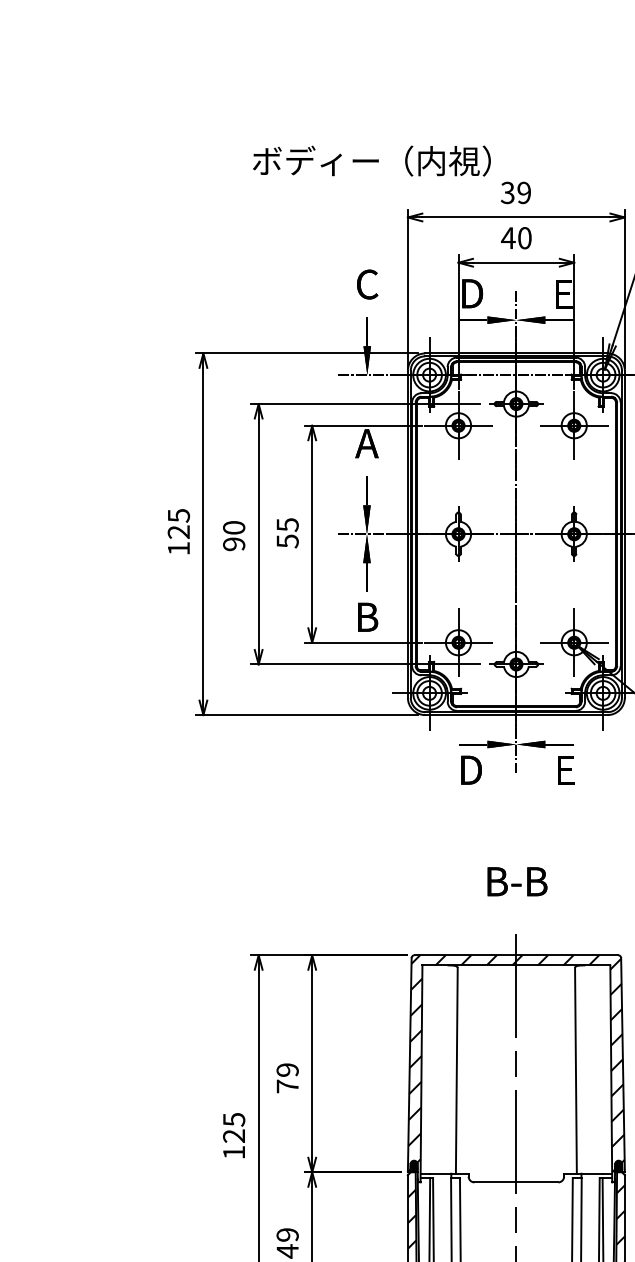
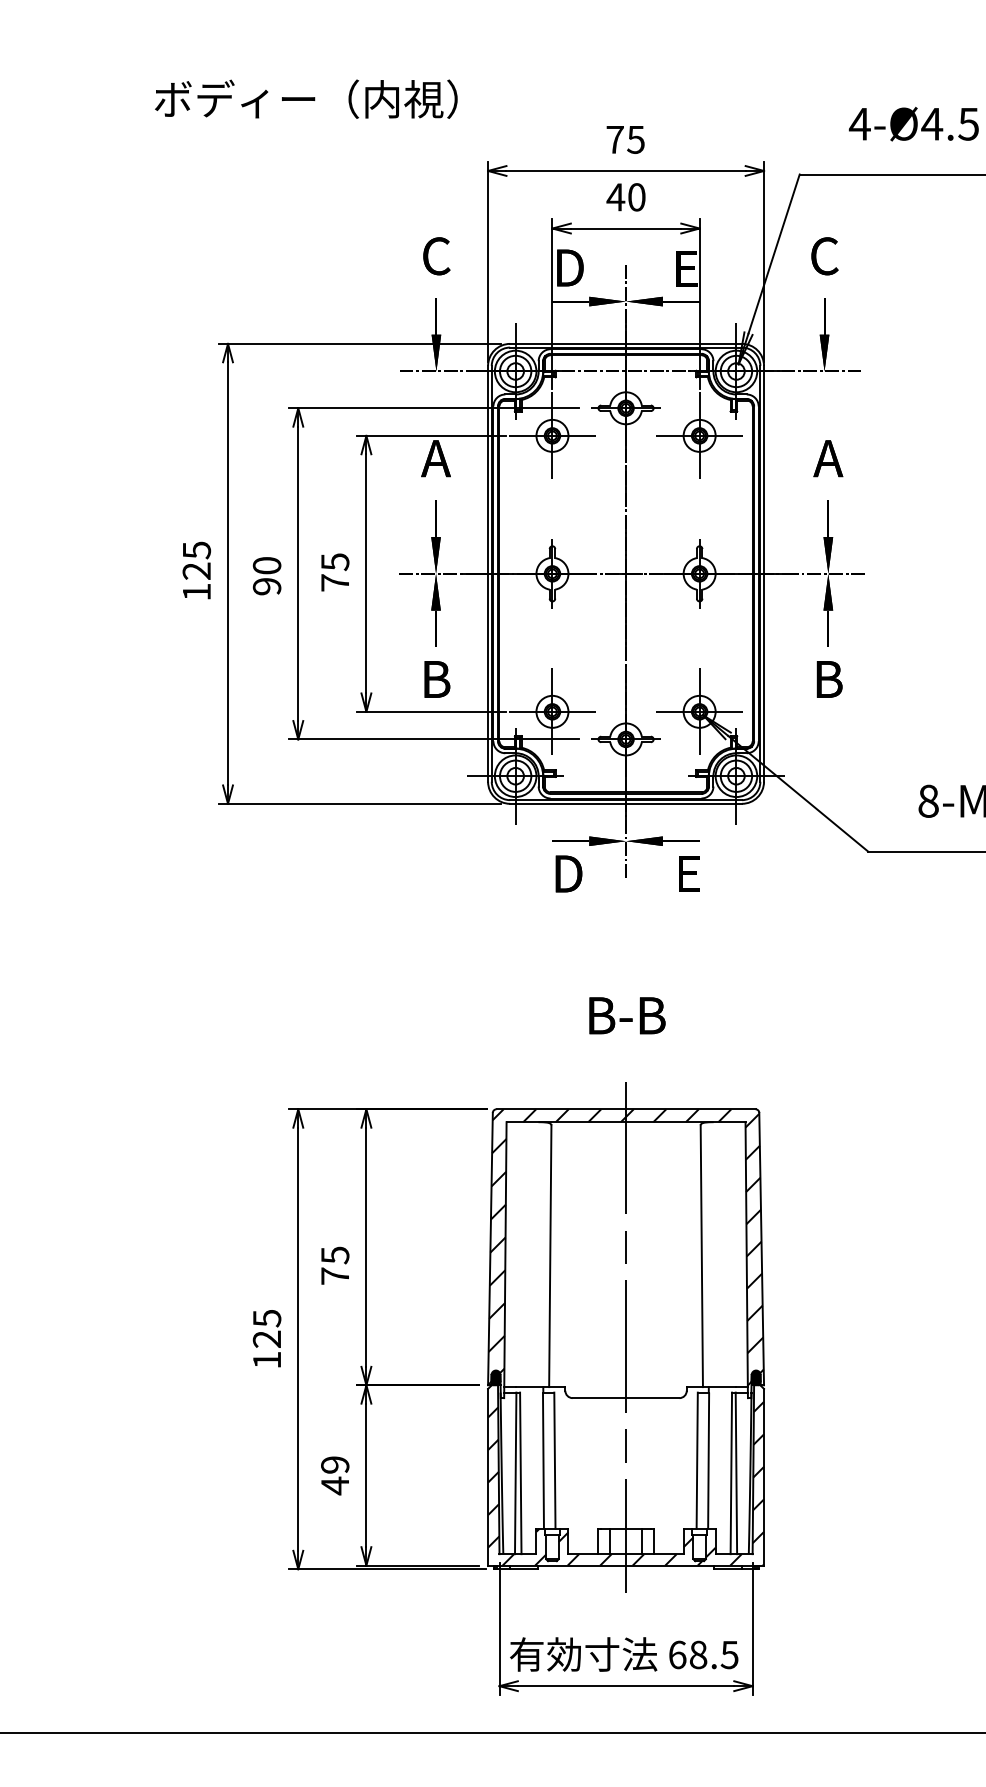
text: (372, 160) -> (306, 98), moved
text: (515, 192) -> (625, 139), 39 -> 75
text: (287, 541) -> (335, 582), 55 -> 75
text: (287, 1070) -> (335, 1255), 79 -> 75

